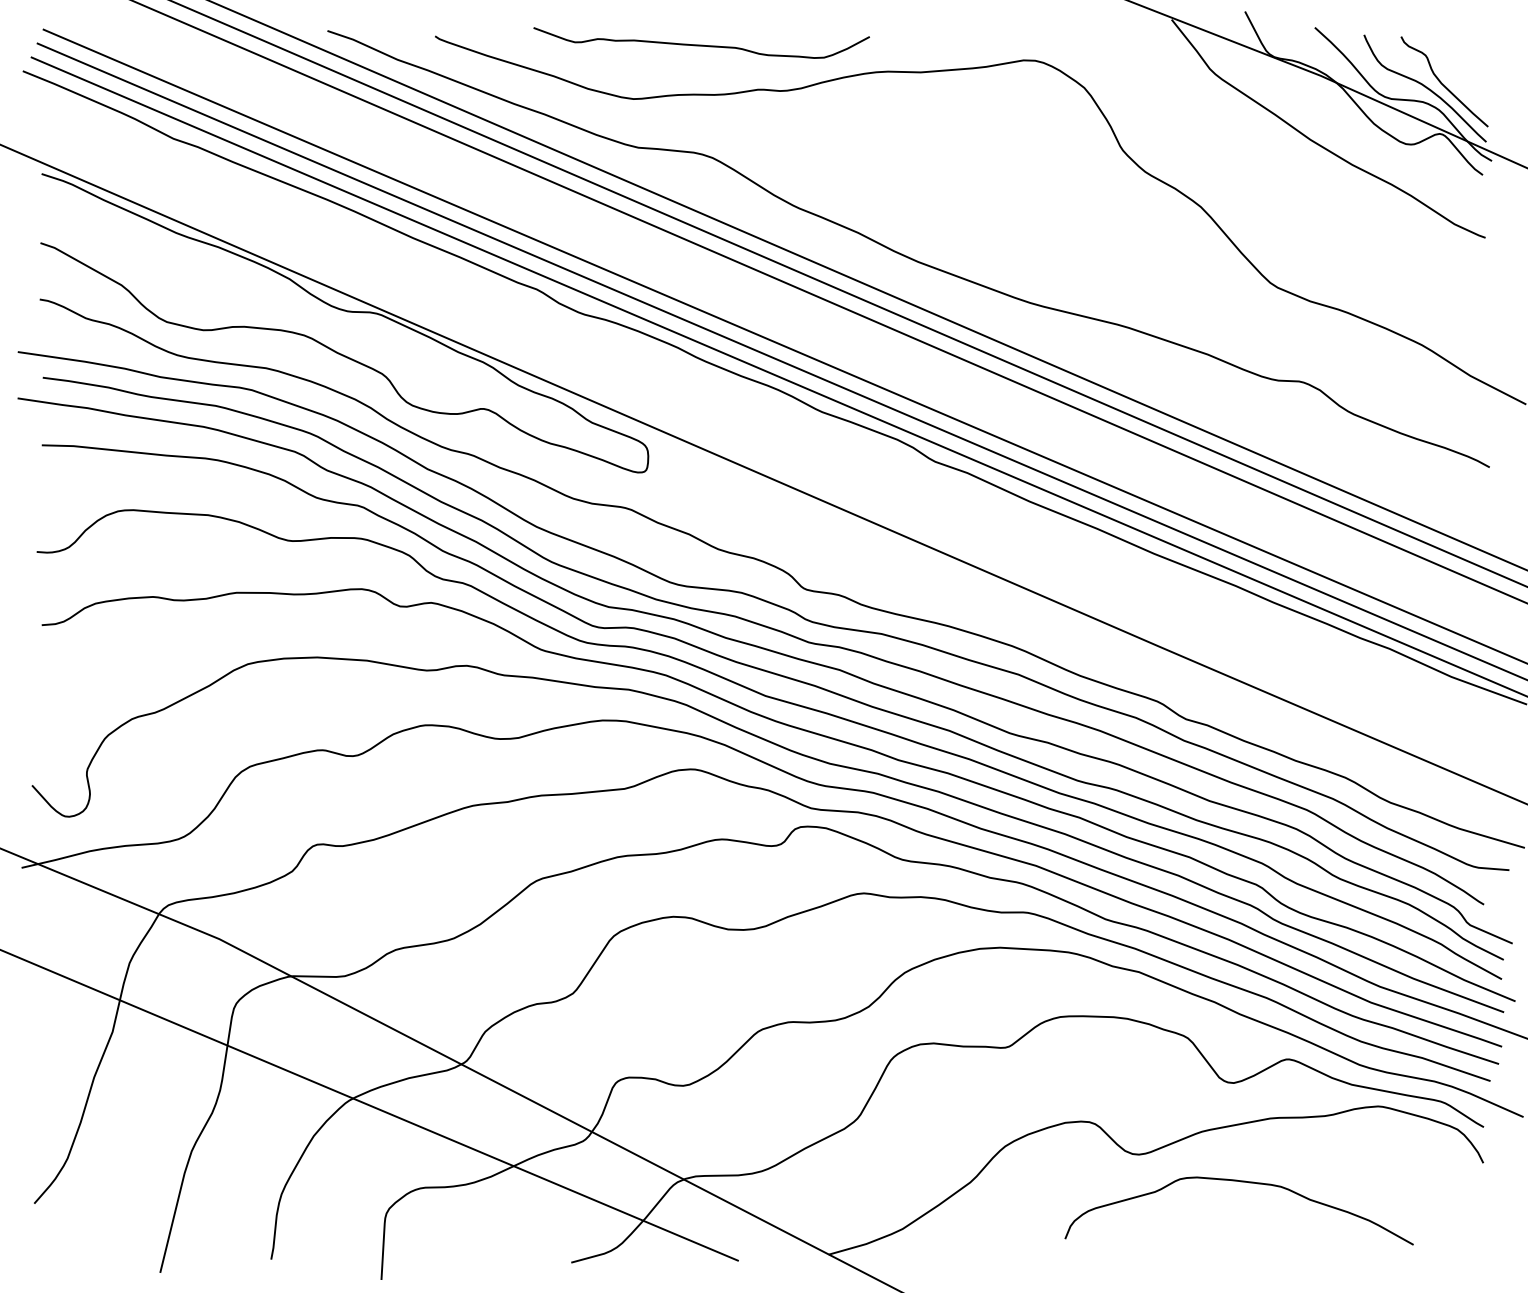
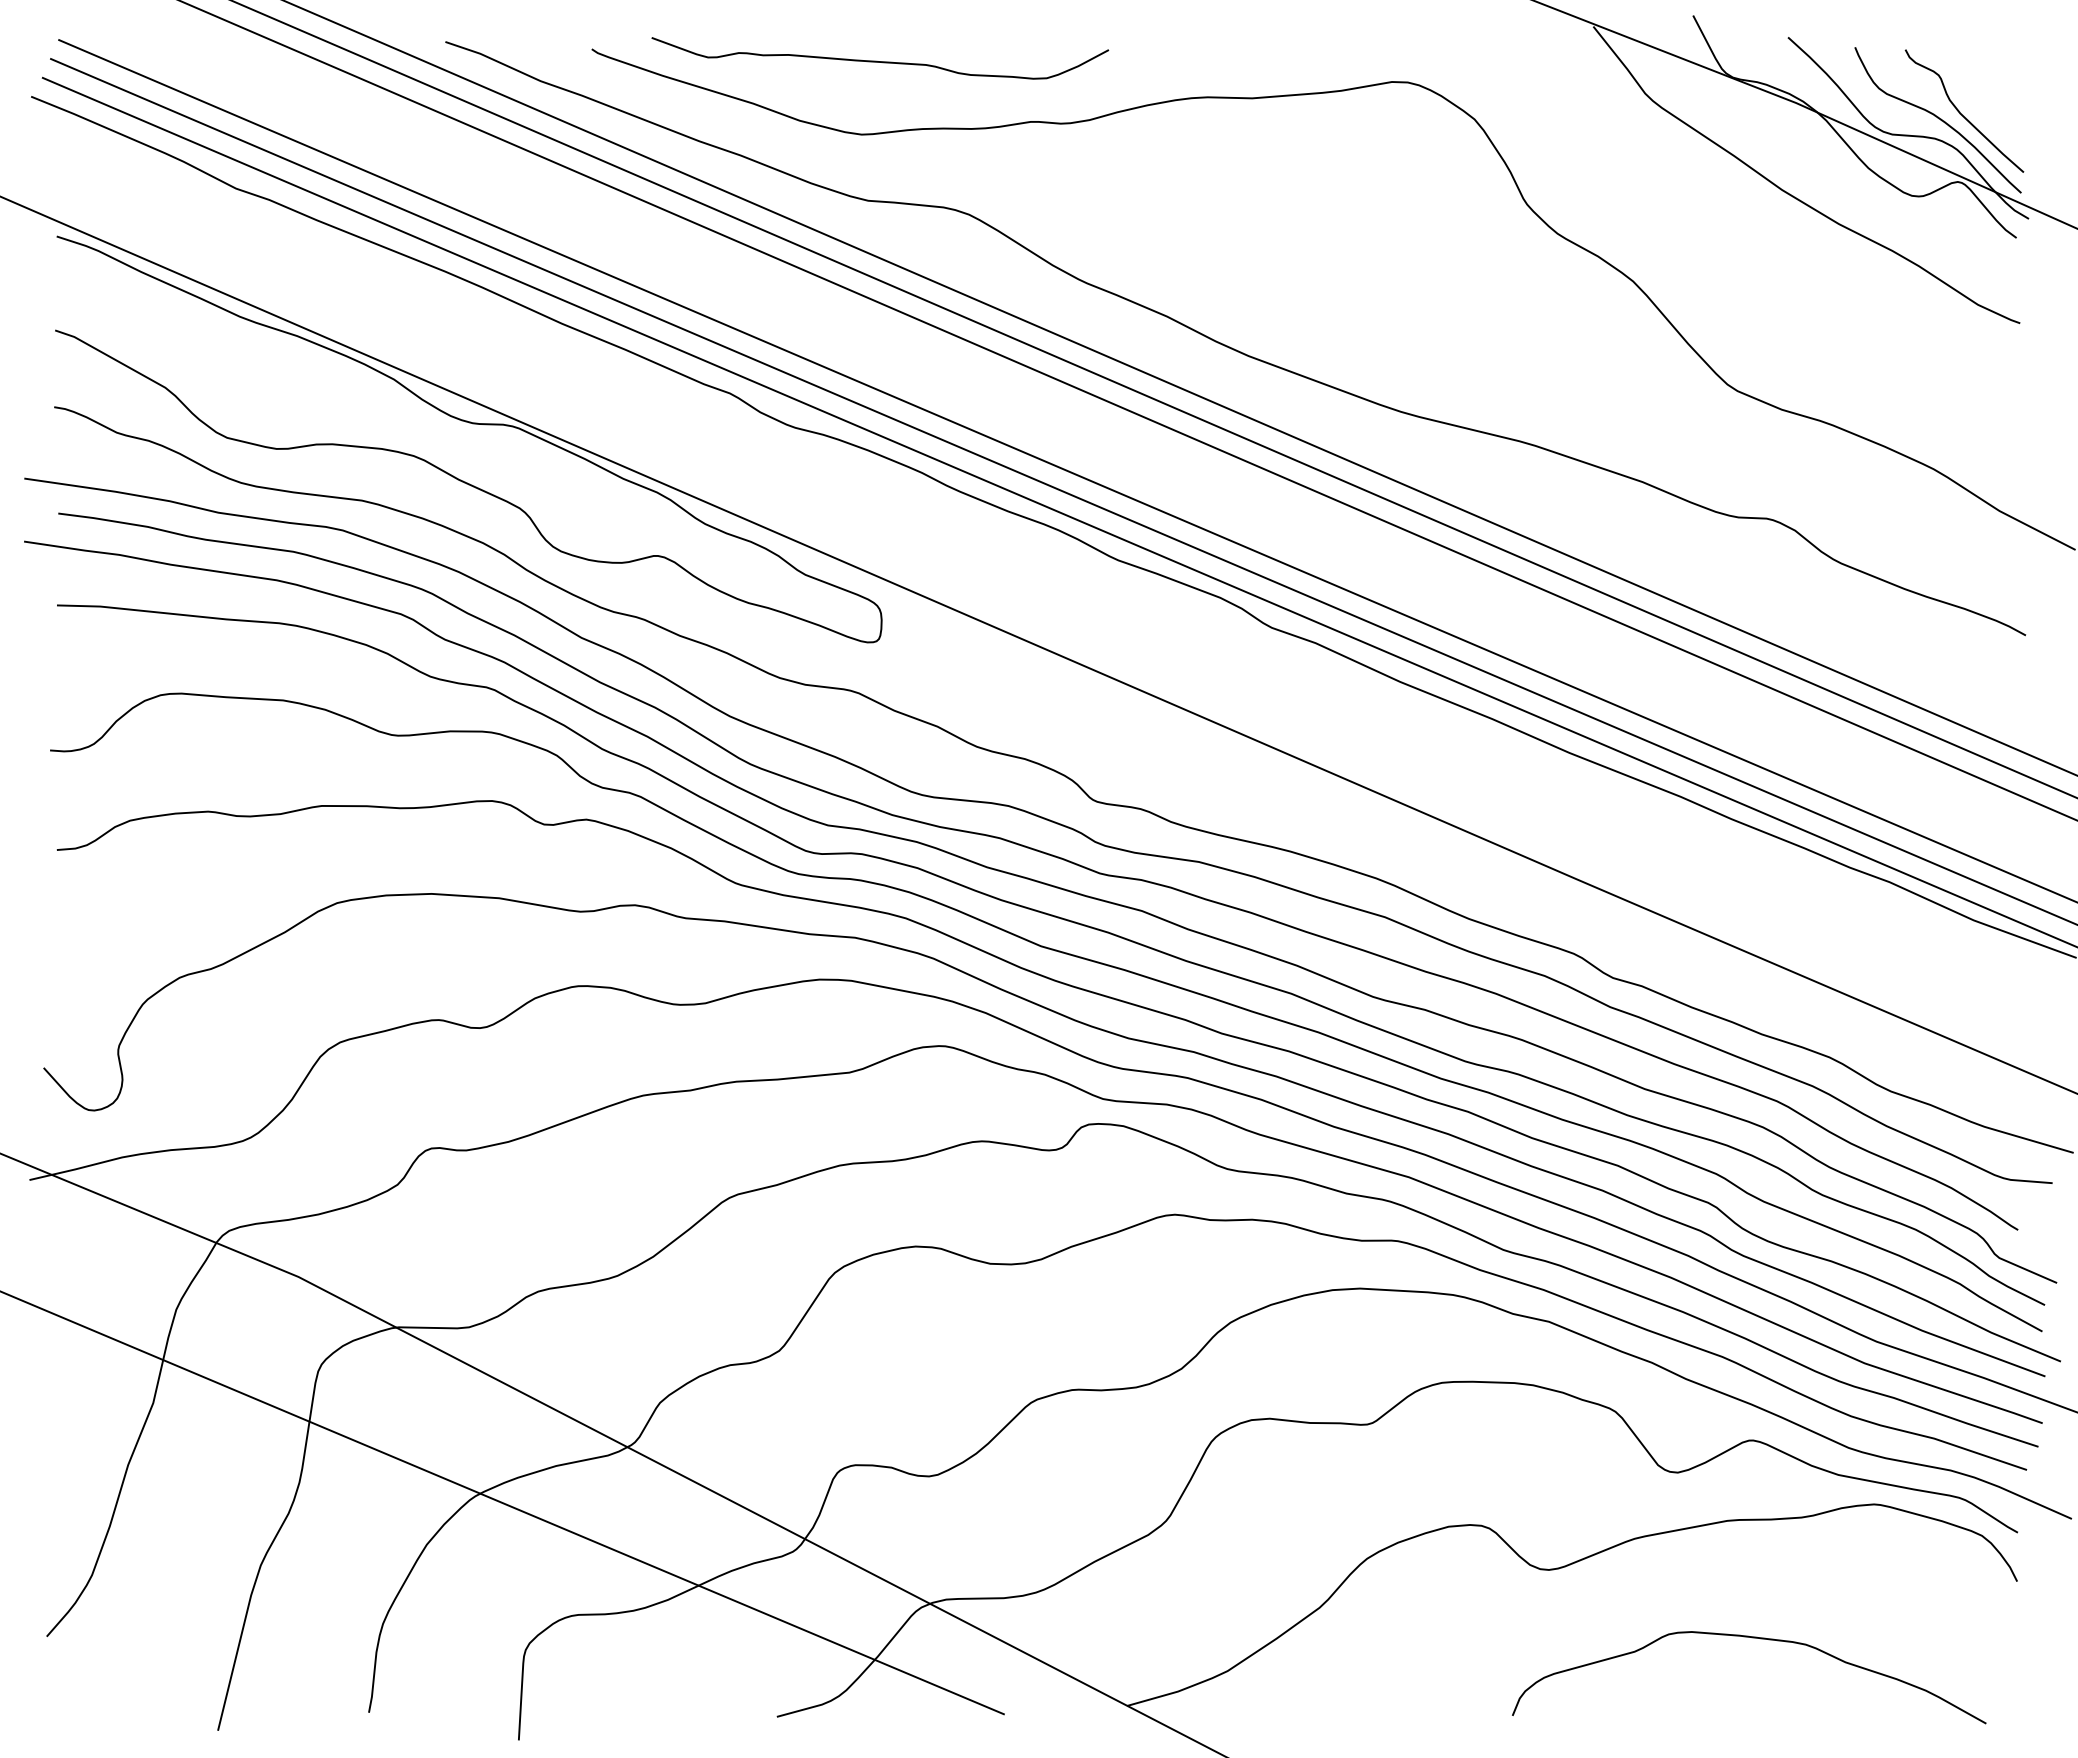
curve: (701, 45) -> (880, 61), moved
curve: (1241, 1182) -> (1752, 1638), moved

